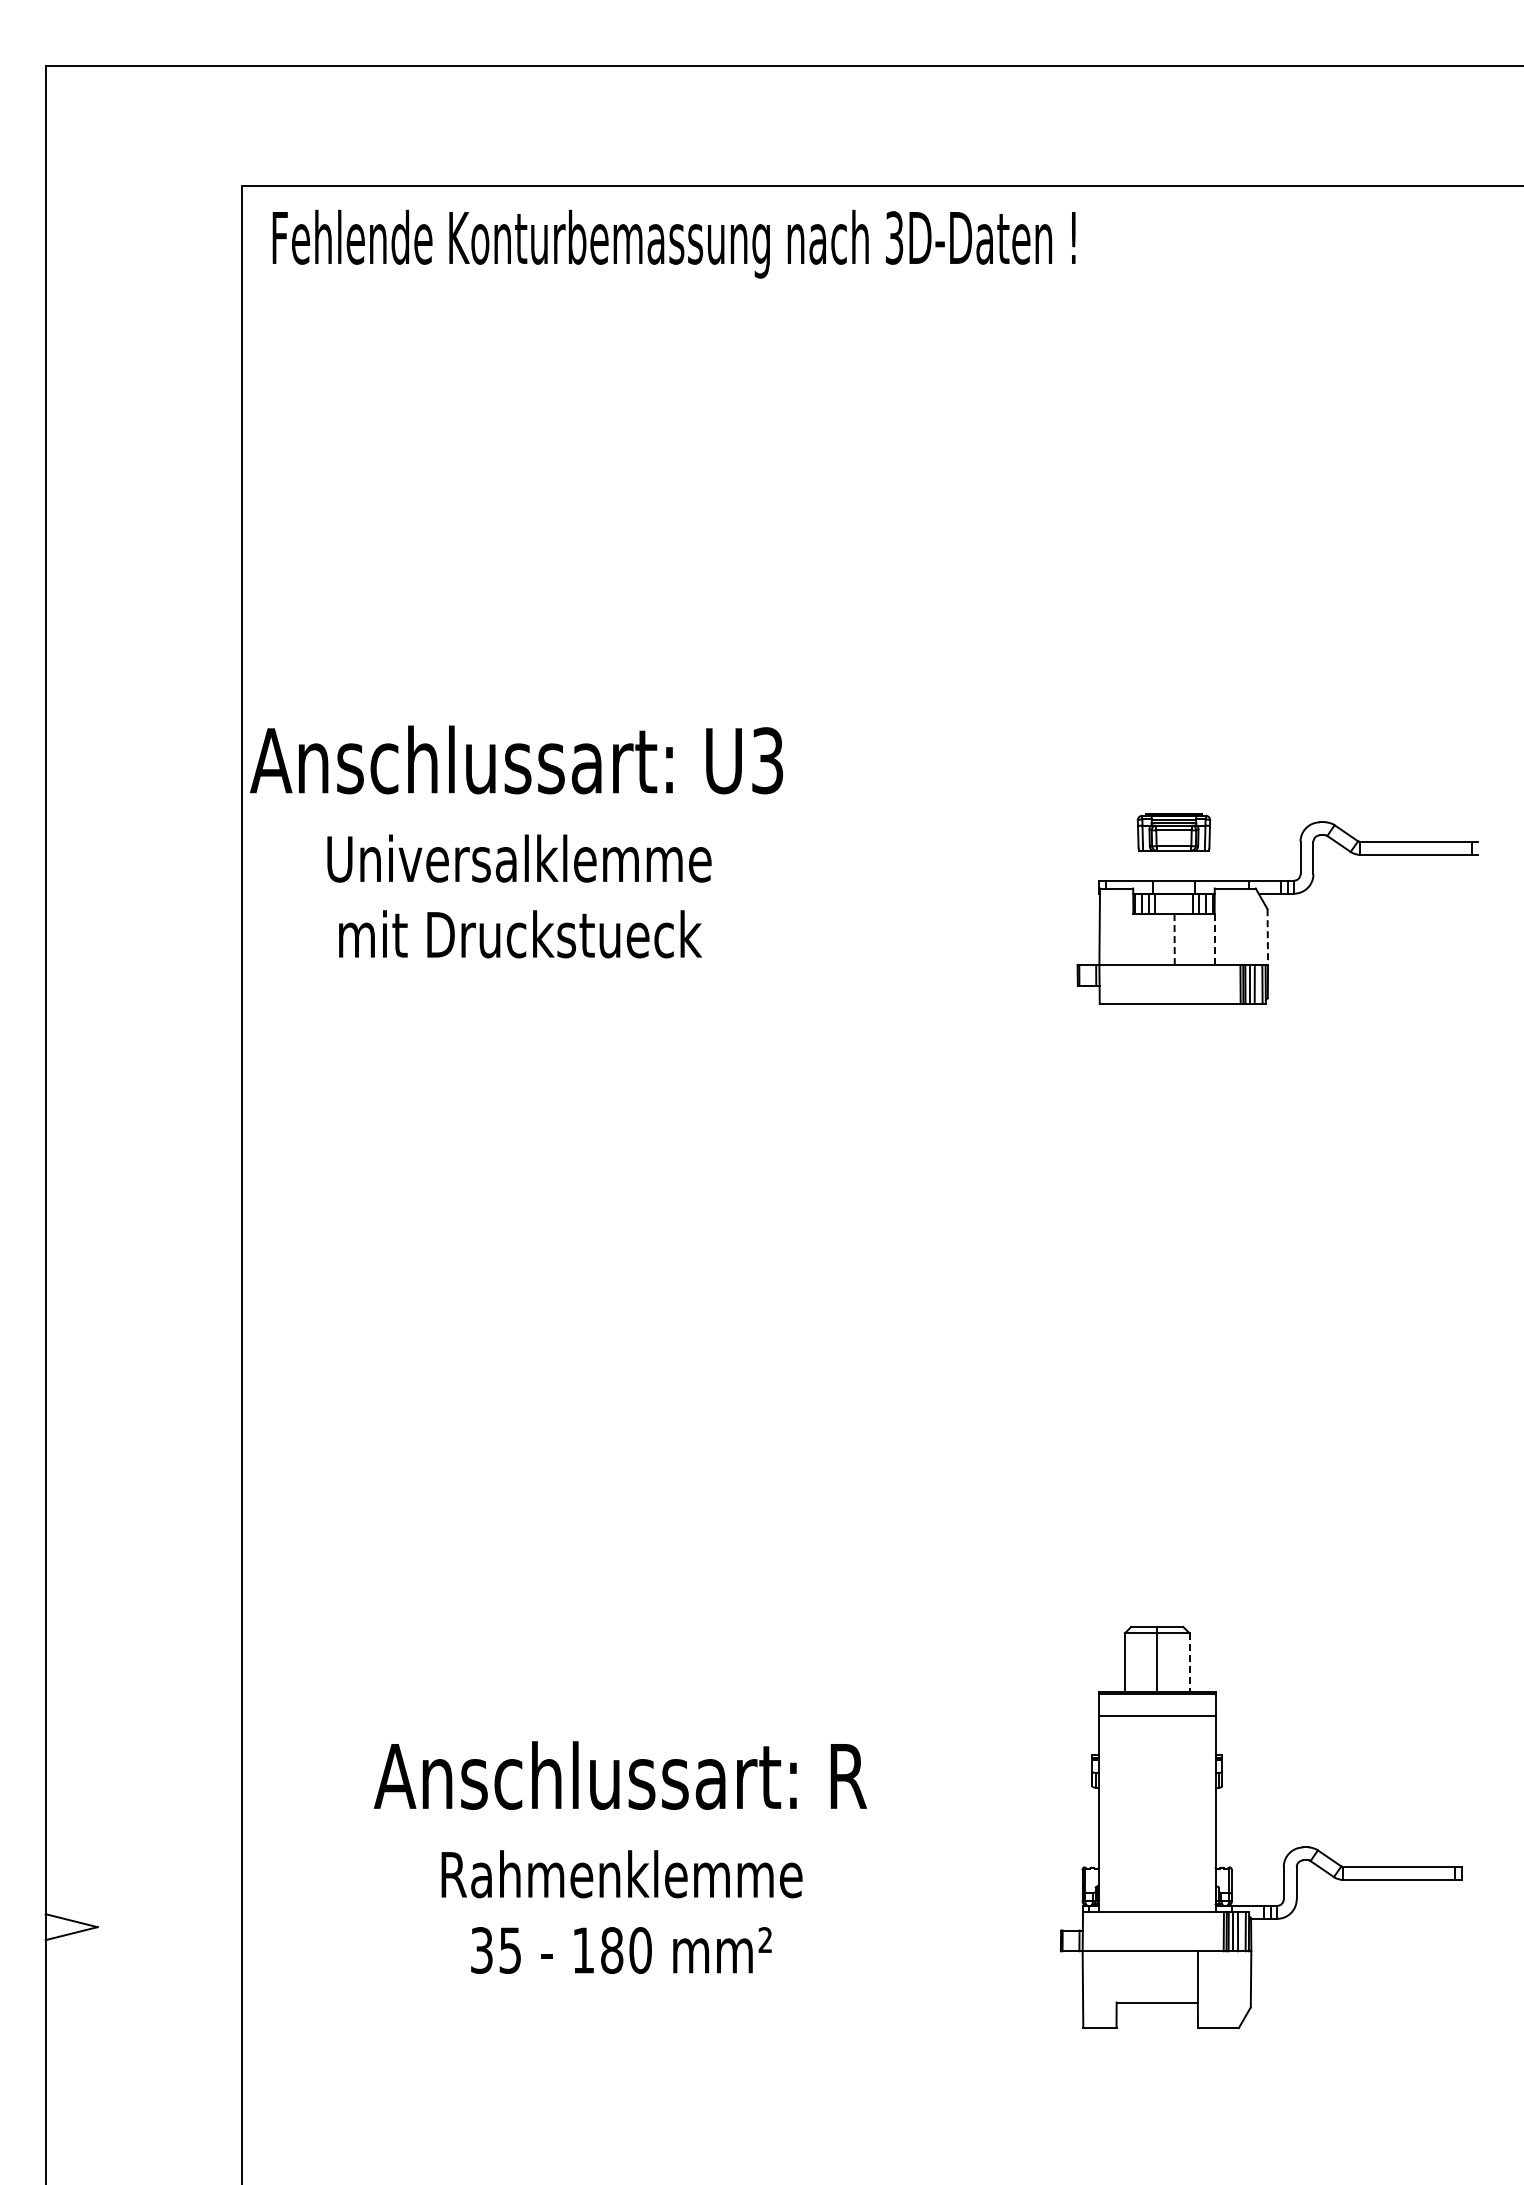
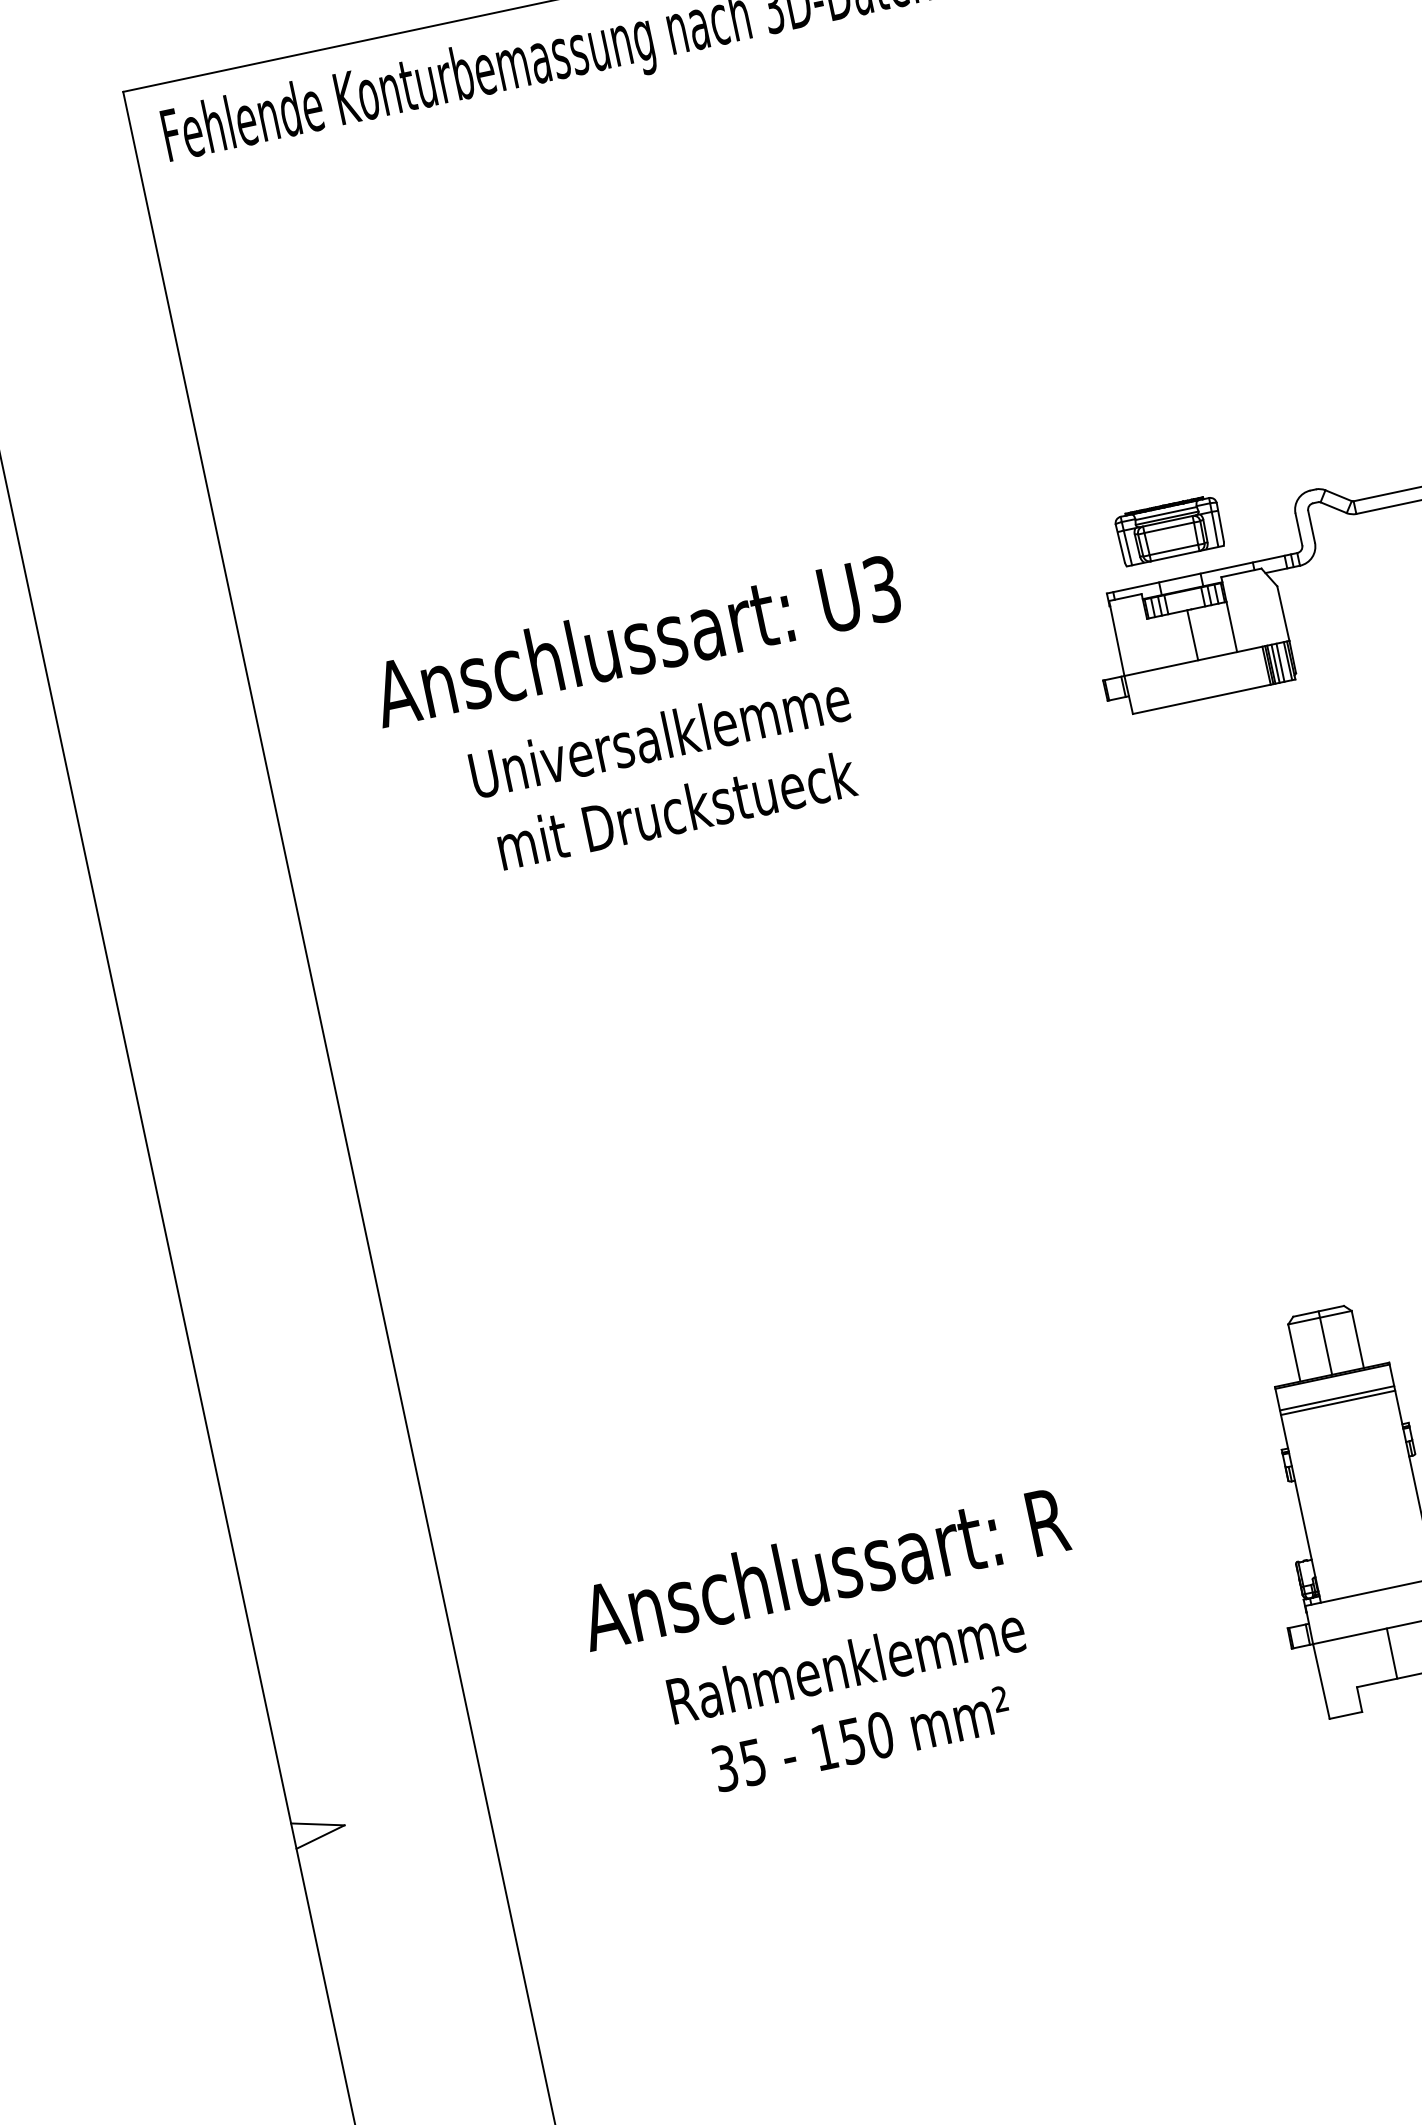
part: (1173, 832) -> (1169, 530), size x1.43
text: (516, 841) -> (653, 720), moved
line: (1267, 937) -> (1283, 614), dashed -> solid
line: (1174, 939) -> (1192, 635), dashed -> solid
line: (1214, 939) -> (1231, 627), dashed -> solid
line: (1189, 1663) -> (1357, 1340), dashed -> solid
line: (1156, 1720) -> (1337, 1403), added
text: (612, 1950) -> (853, 1741), 180 -> 150
line: (1157, 1976) -> (1391, 1653), added

